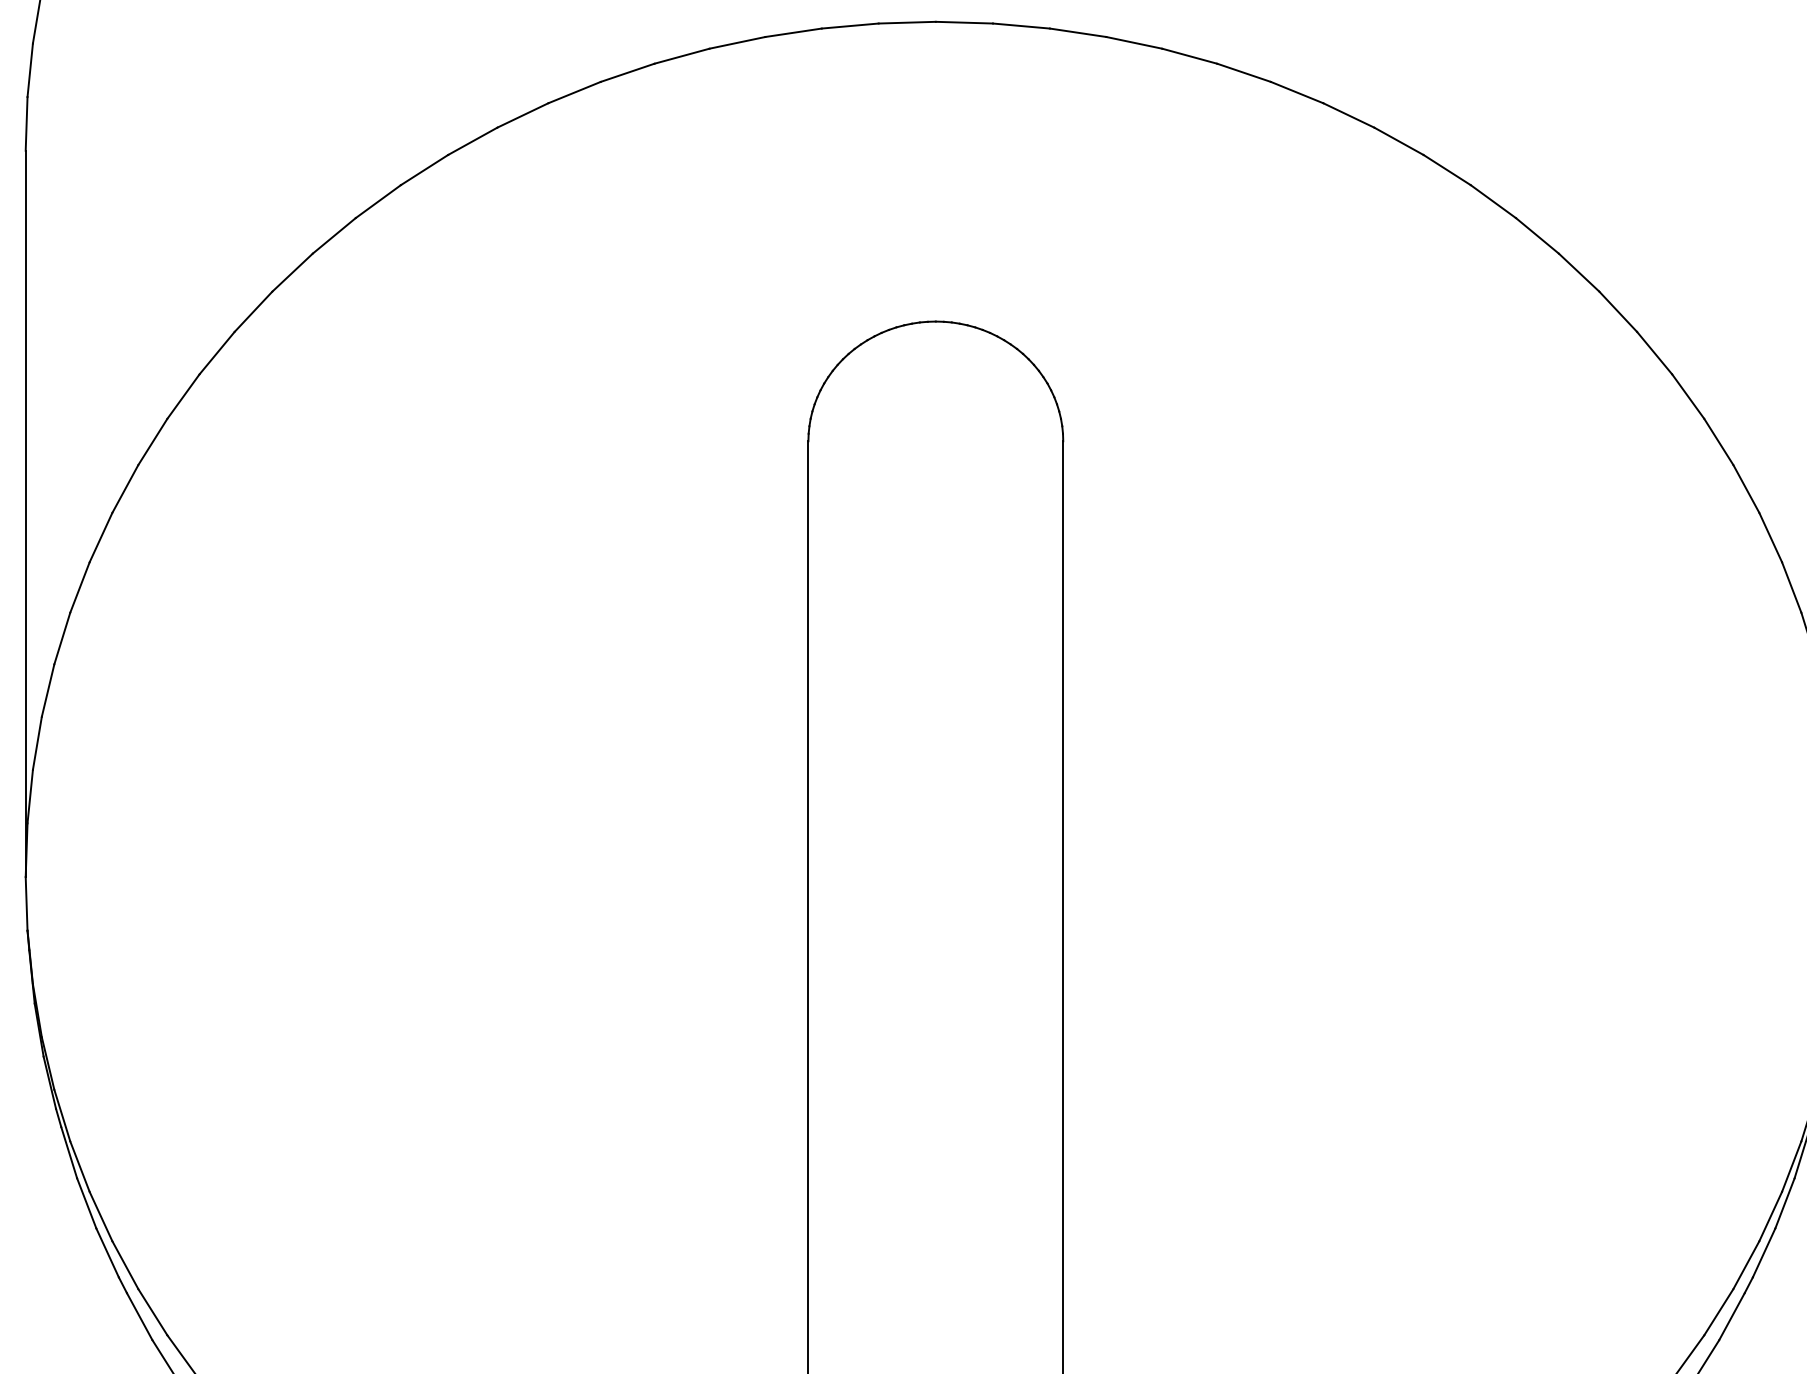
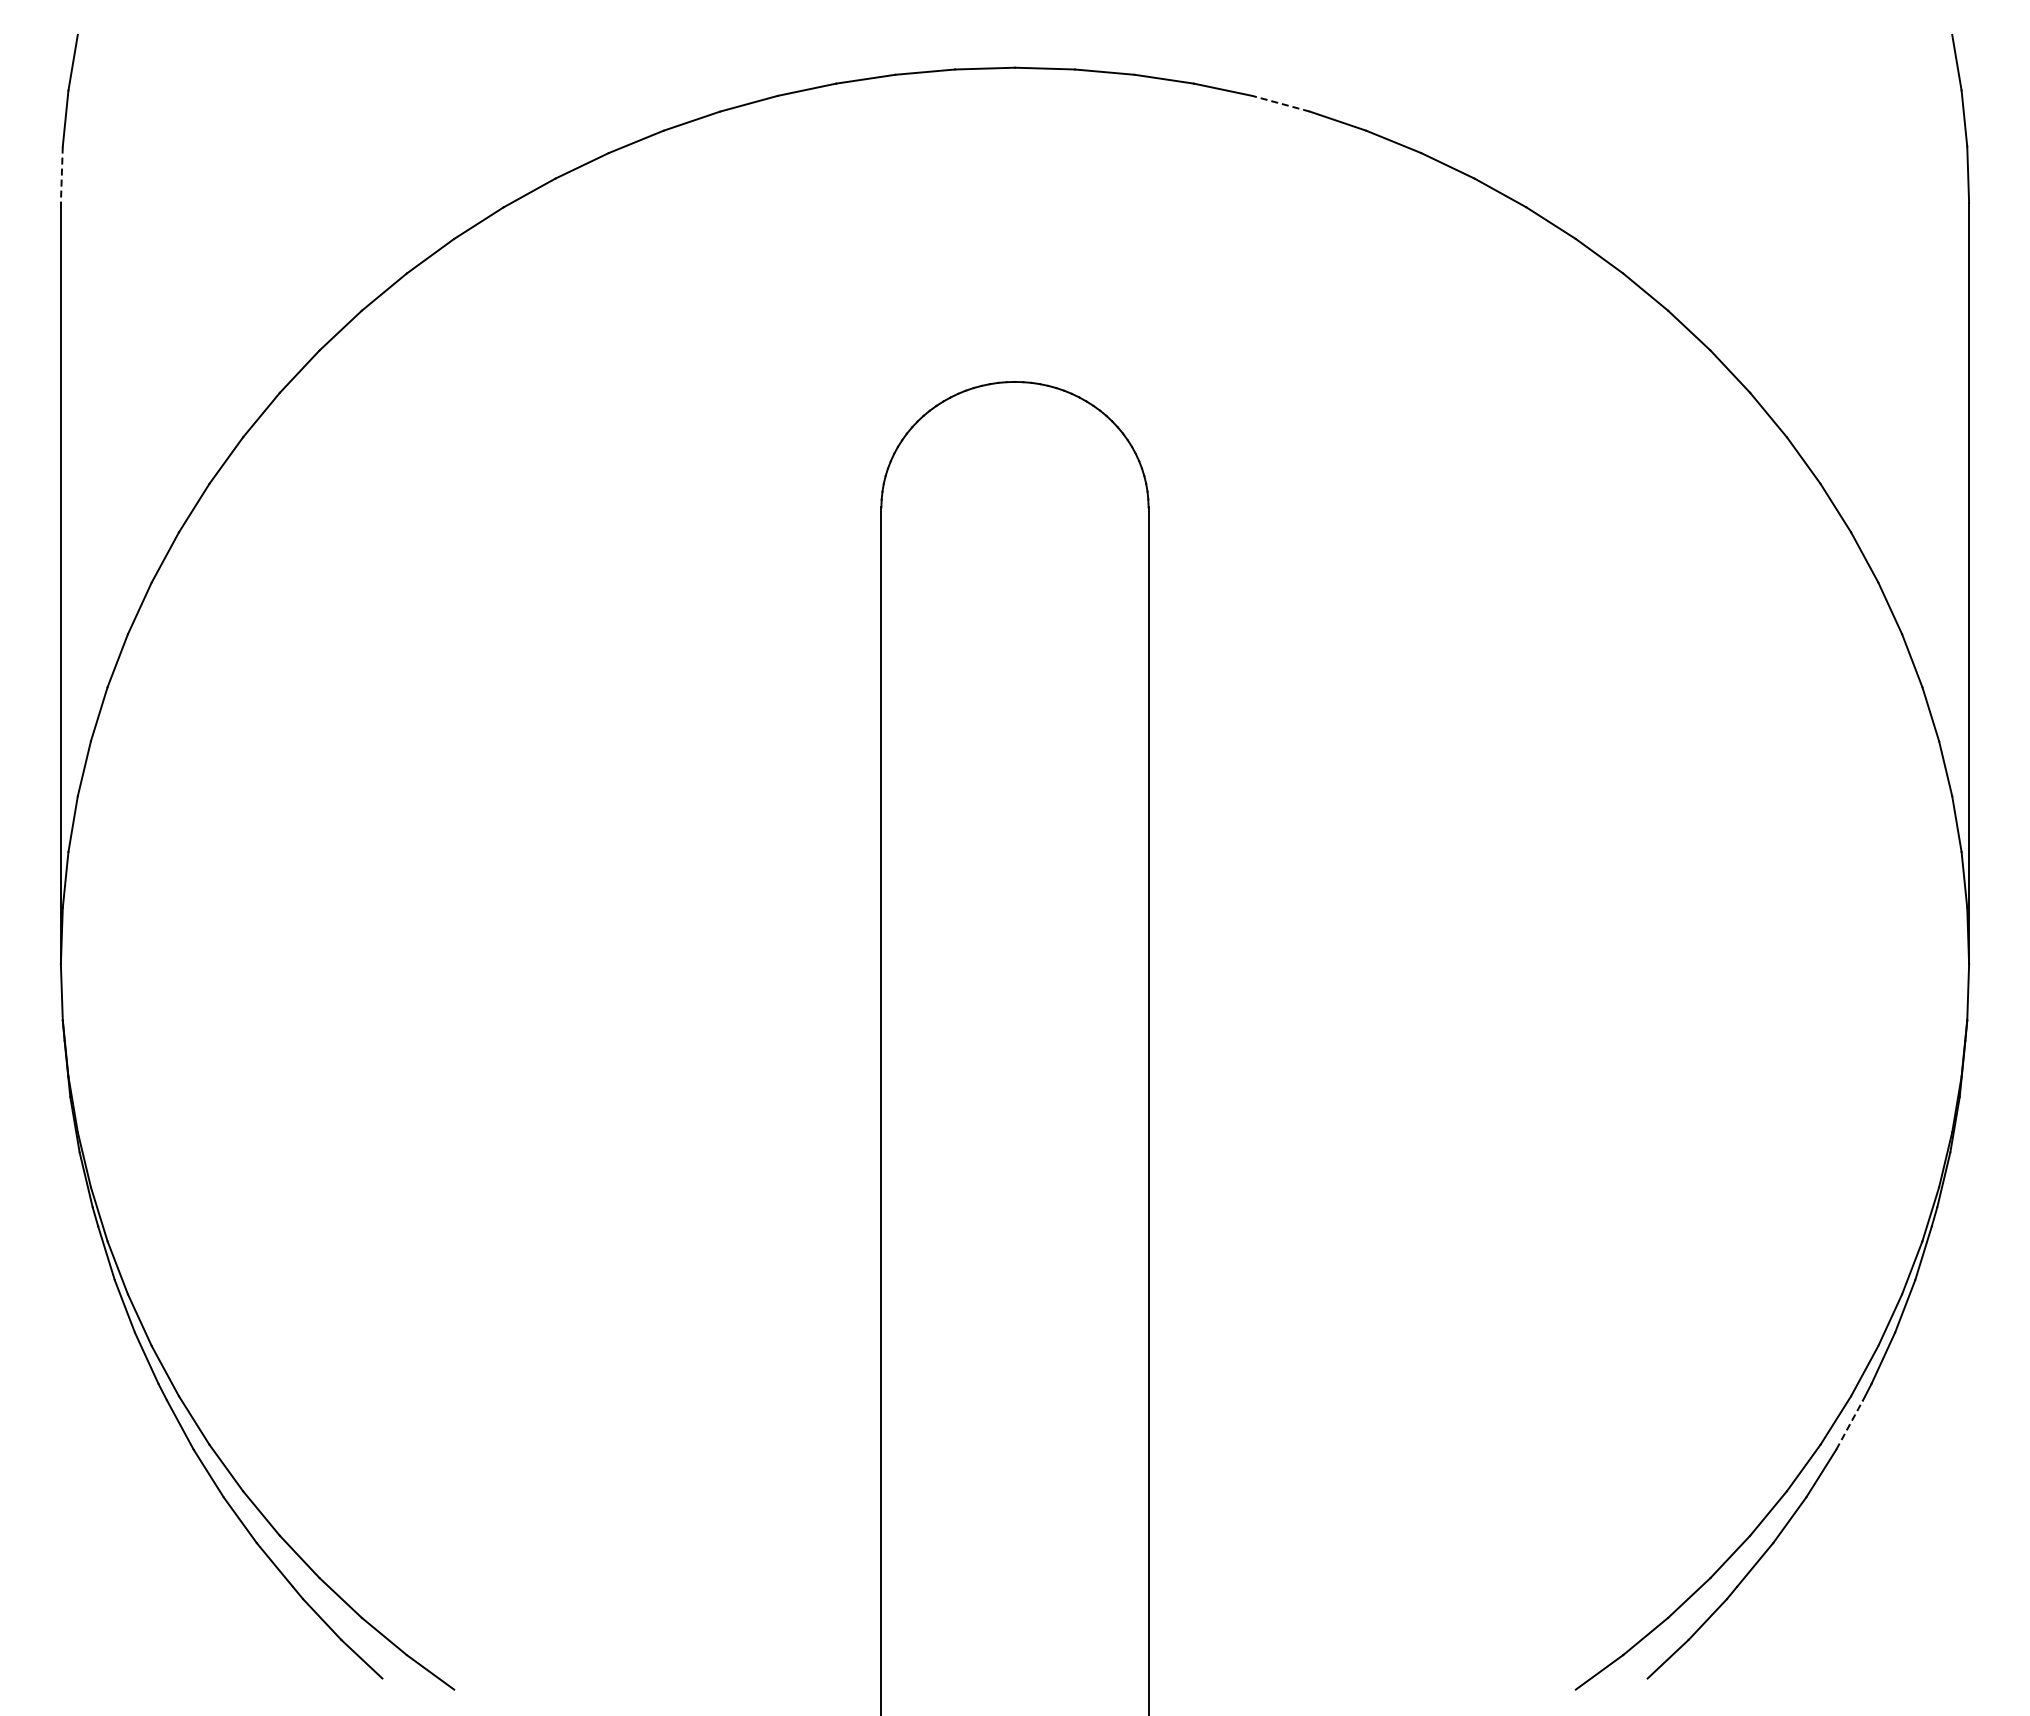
line: (1190, 55) -> (1281, 103), solid -> dashed
line: (26, 124) -> (61, 175), solid -> dashed
line: (1731, 1316) -> (1849, 1424), solid -> dashed

